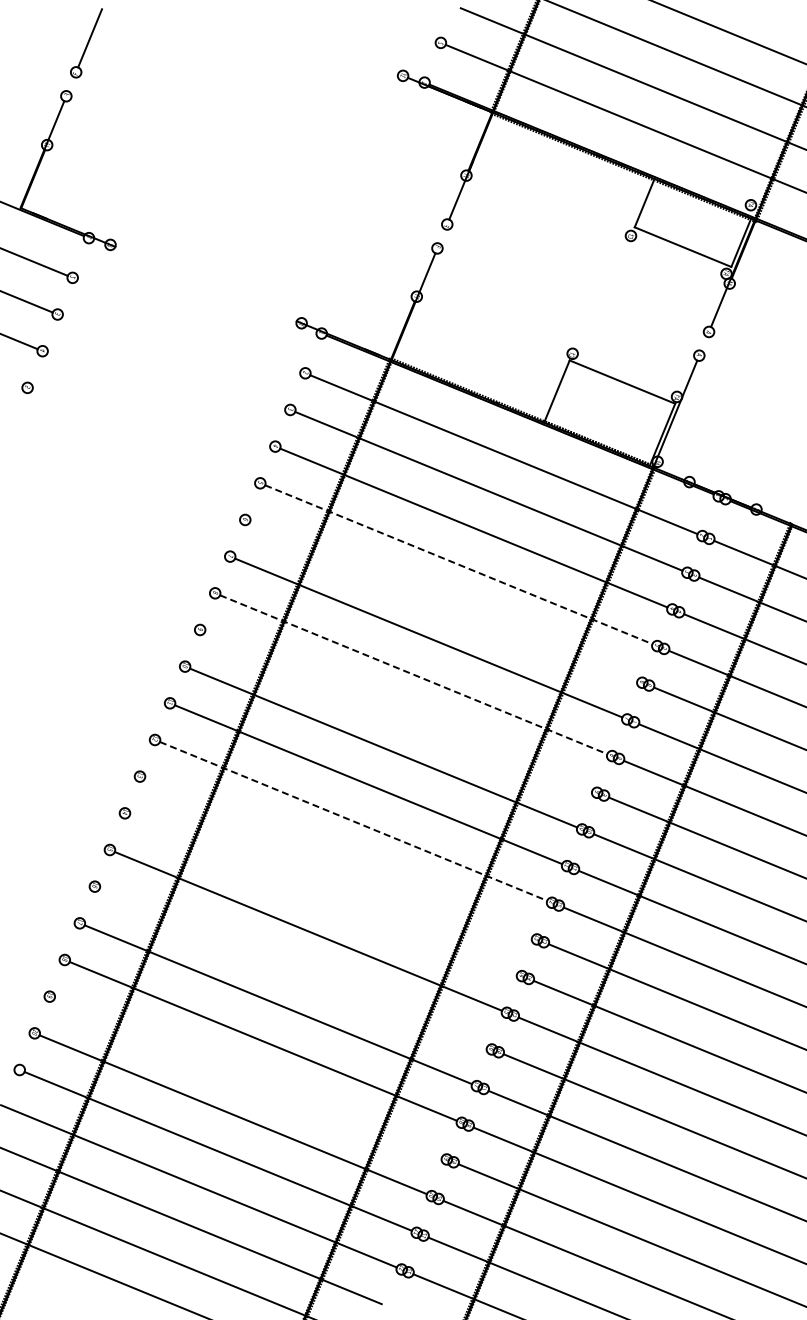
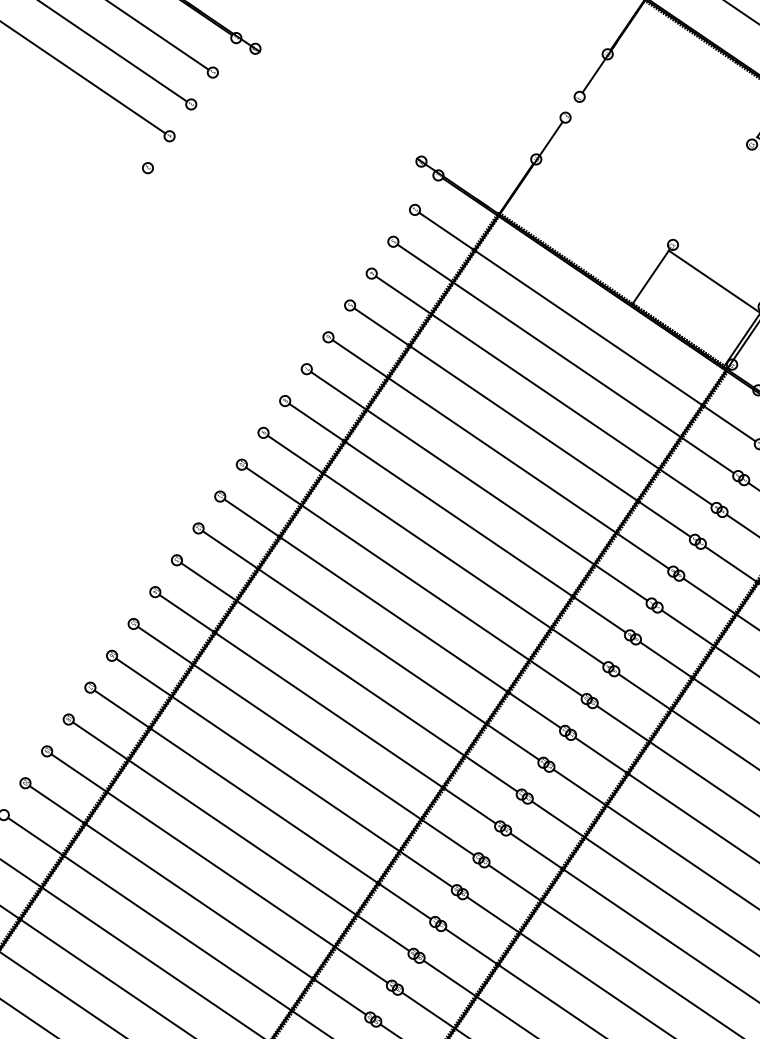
line: (459, 564) -> (523, 422), dashed -> solid
line: (443, 600) -> (500, 453), added
line: (414, 674) -> (458, 518), dashed -> solid
line: (398, 710) -> (435, 549), added
line: (354, 821) -> (371, 645), dashed -> solid
line: (338, 857) -> (349, 676), added
line: (323, 894) -> (327, 709), added
line: (293, 967) -> (284, 772), added
line: (247, 1077) -> (218, 867), added

